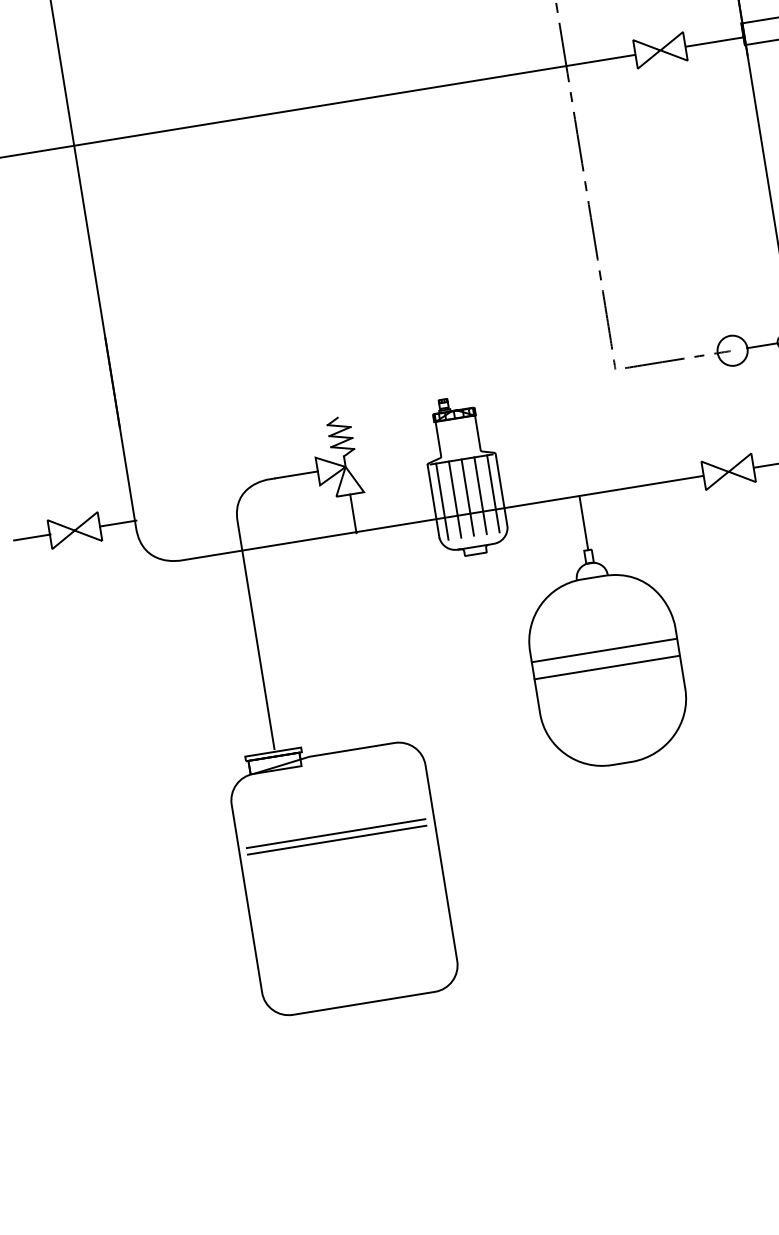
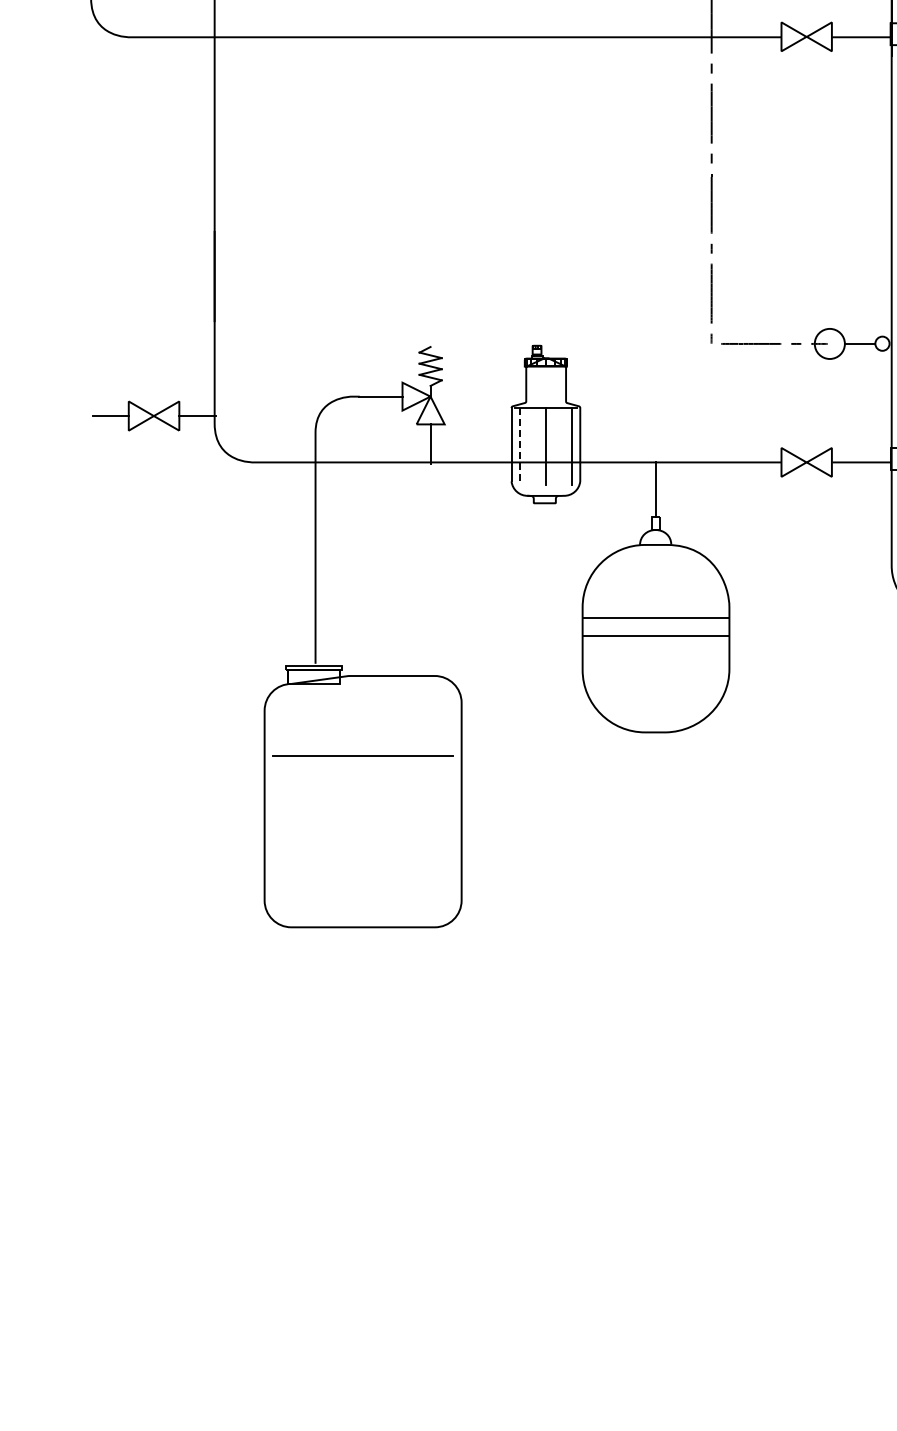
line: (480, 495) -> (558, 446), removed
line: (455, 498) -> (533, 445), removed
line: (442, 501) -> (520, 446), solid -> dashed
line: (336, 840) -> (362, 762), removed

